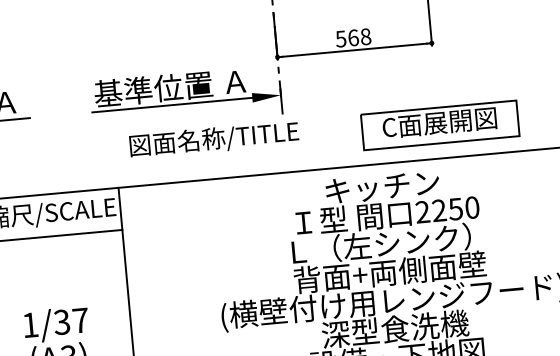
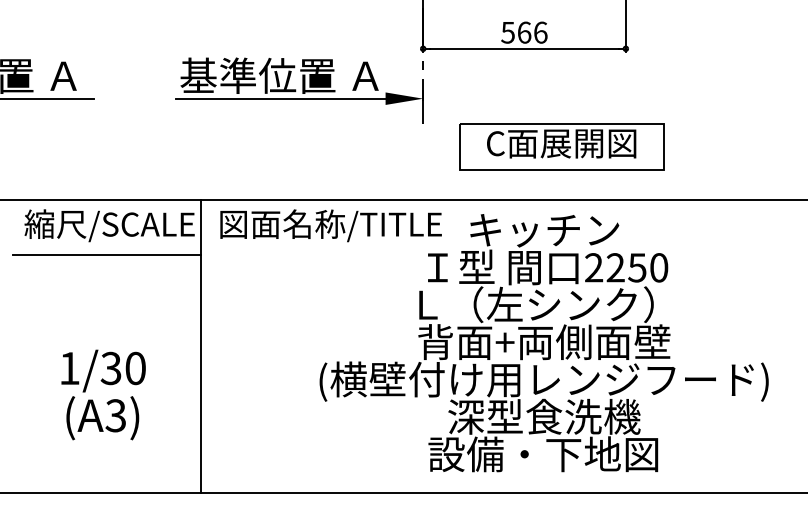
text: (365, 36) -> (540, 32), 568 -> 566
part: (439, 125) -> (561, 146), moved
text: (213, 139) -> (330, 225), moved
text: (80, 320) -> (135, 368), 1/37 -> 1/30

